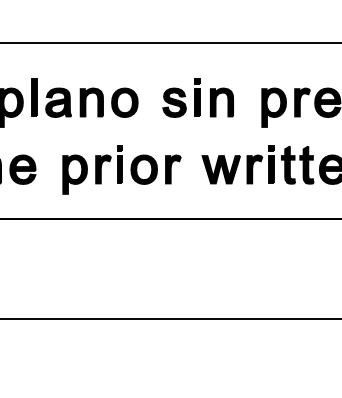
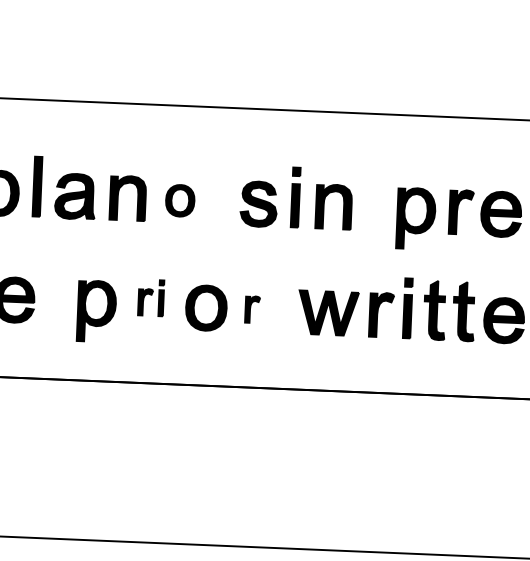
part: (124, 102) -> (179, 200), size x0.7
part: (108, 164) -> (150, 297), size x0.6
part: (173, 169) -> (252, 309), size x0.6

